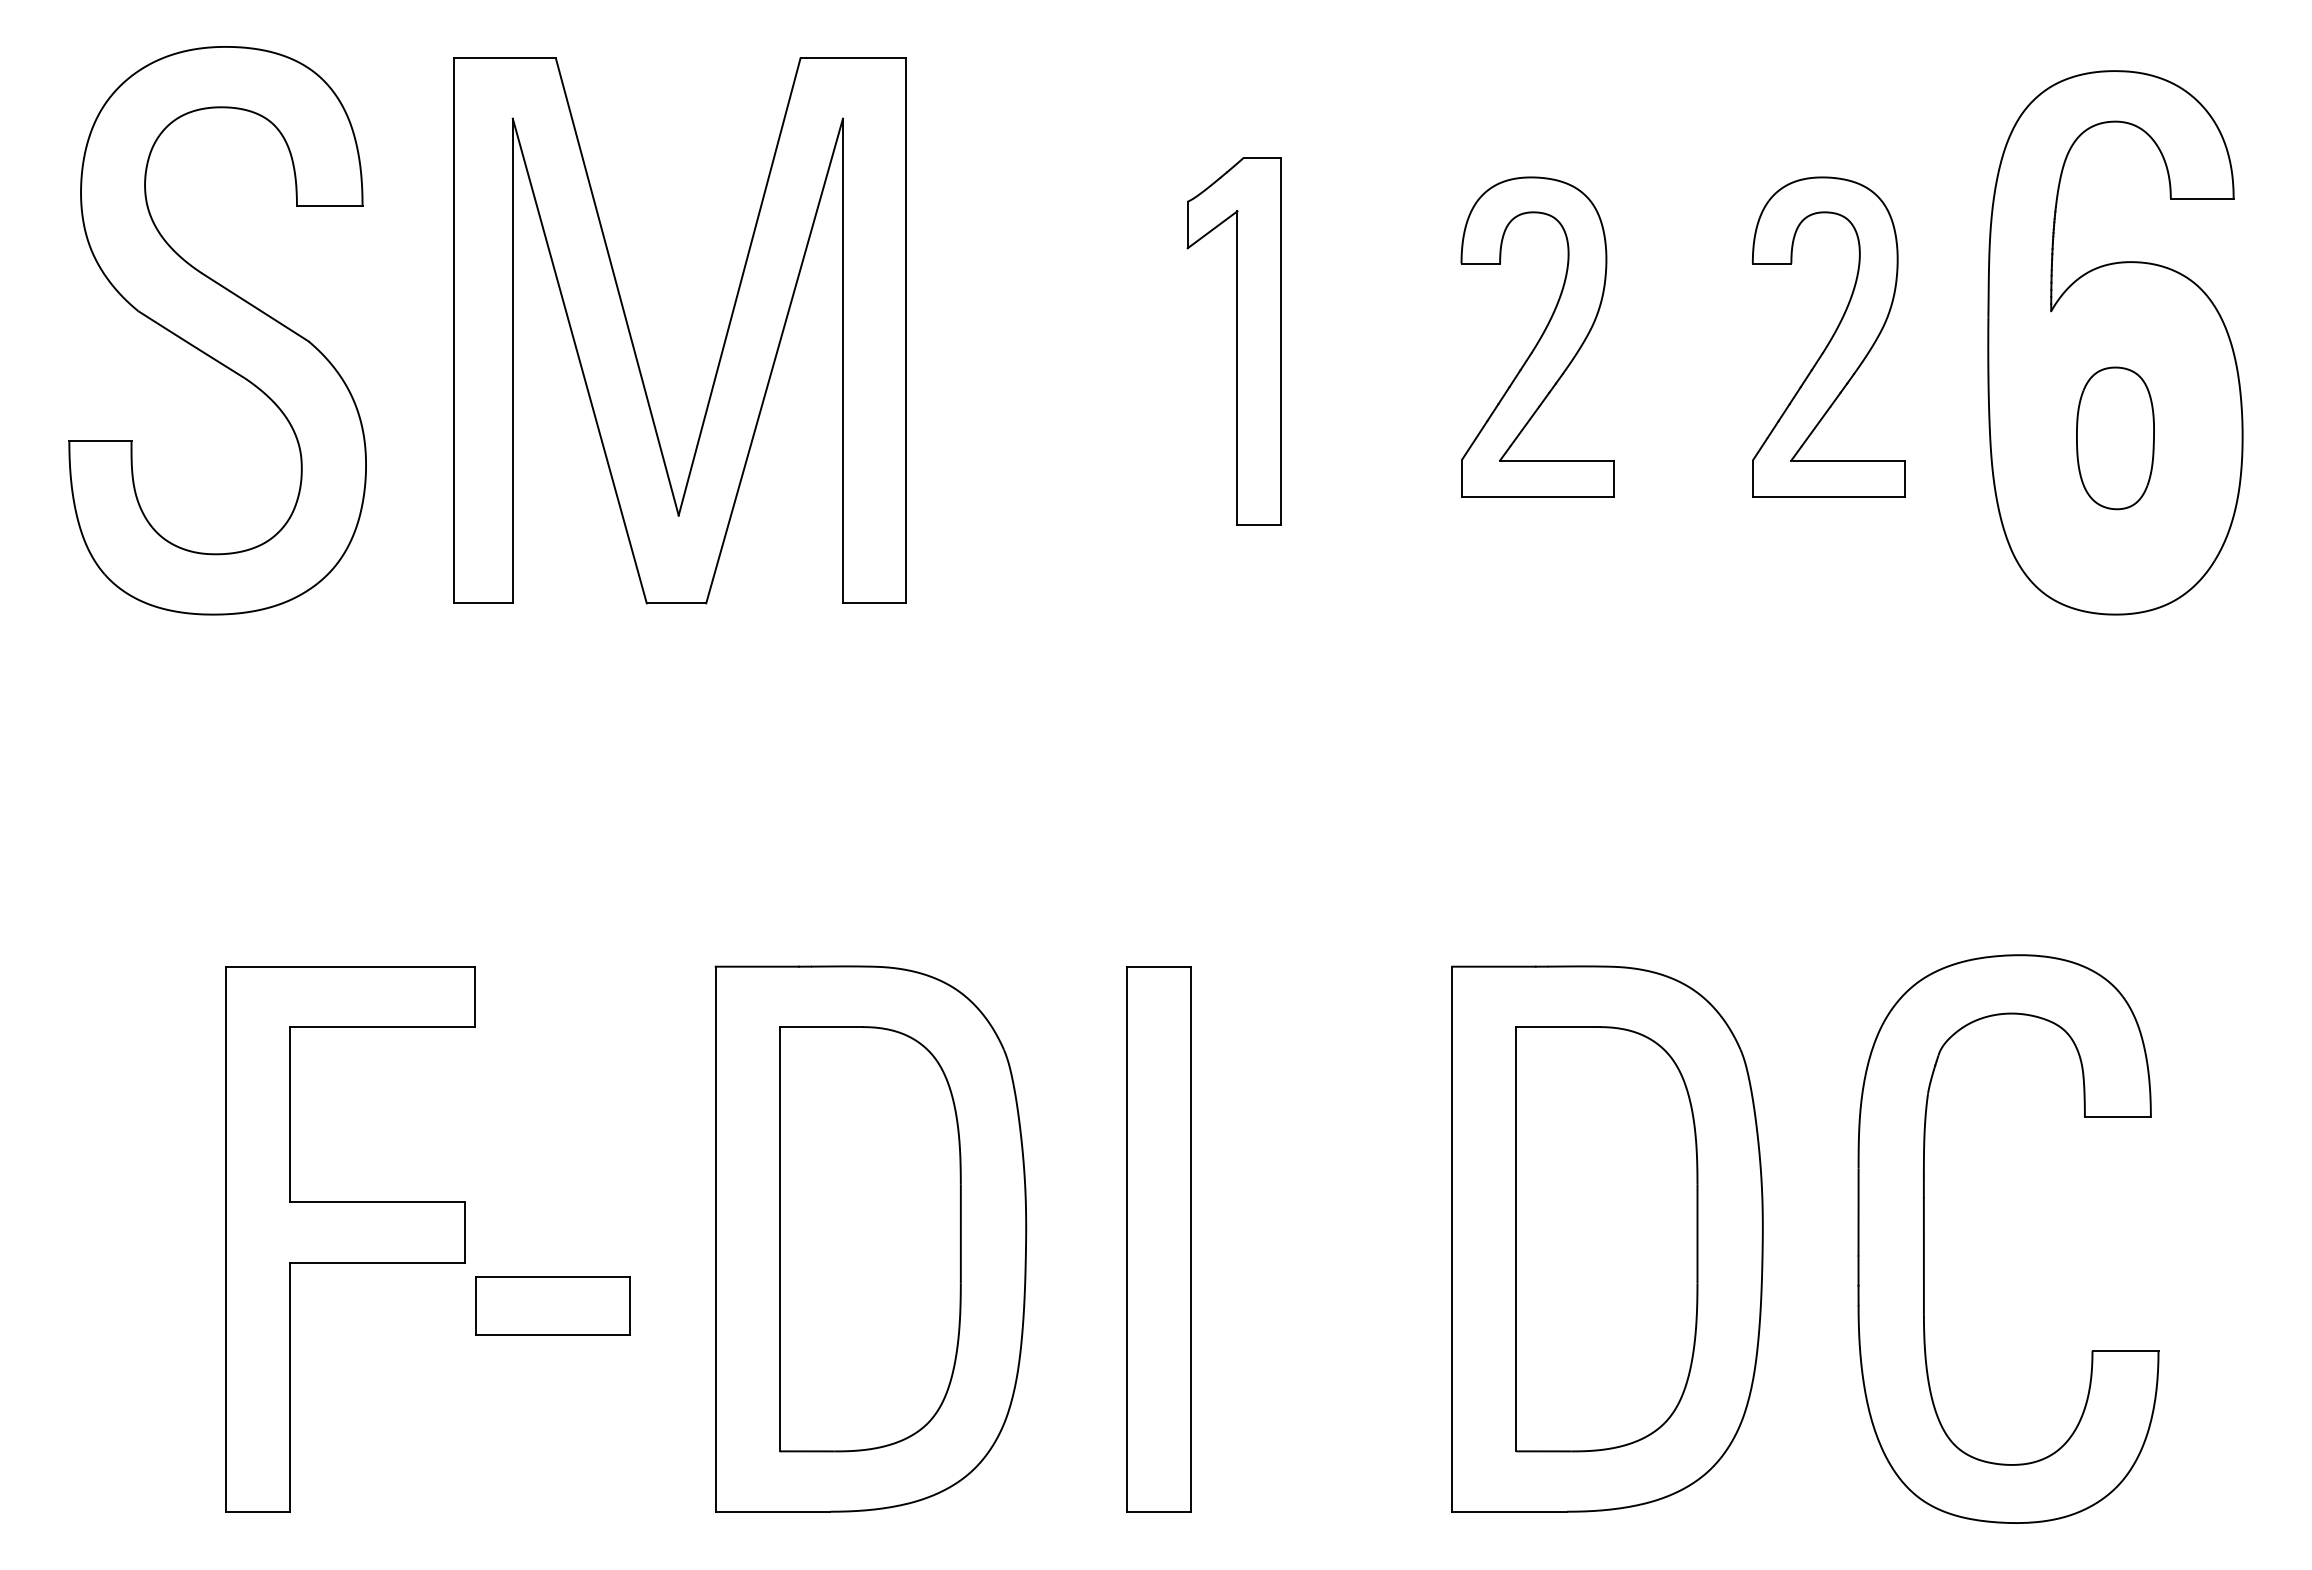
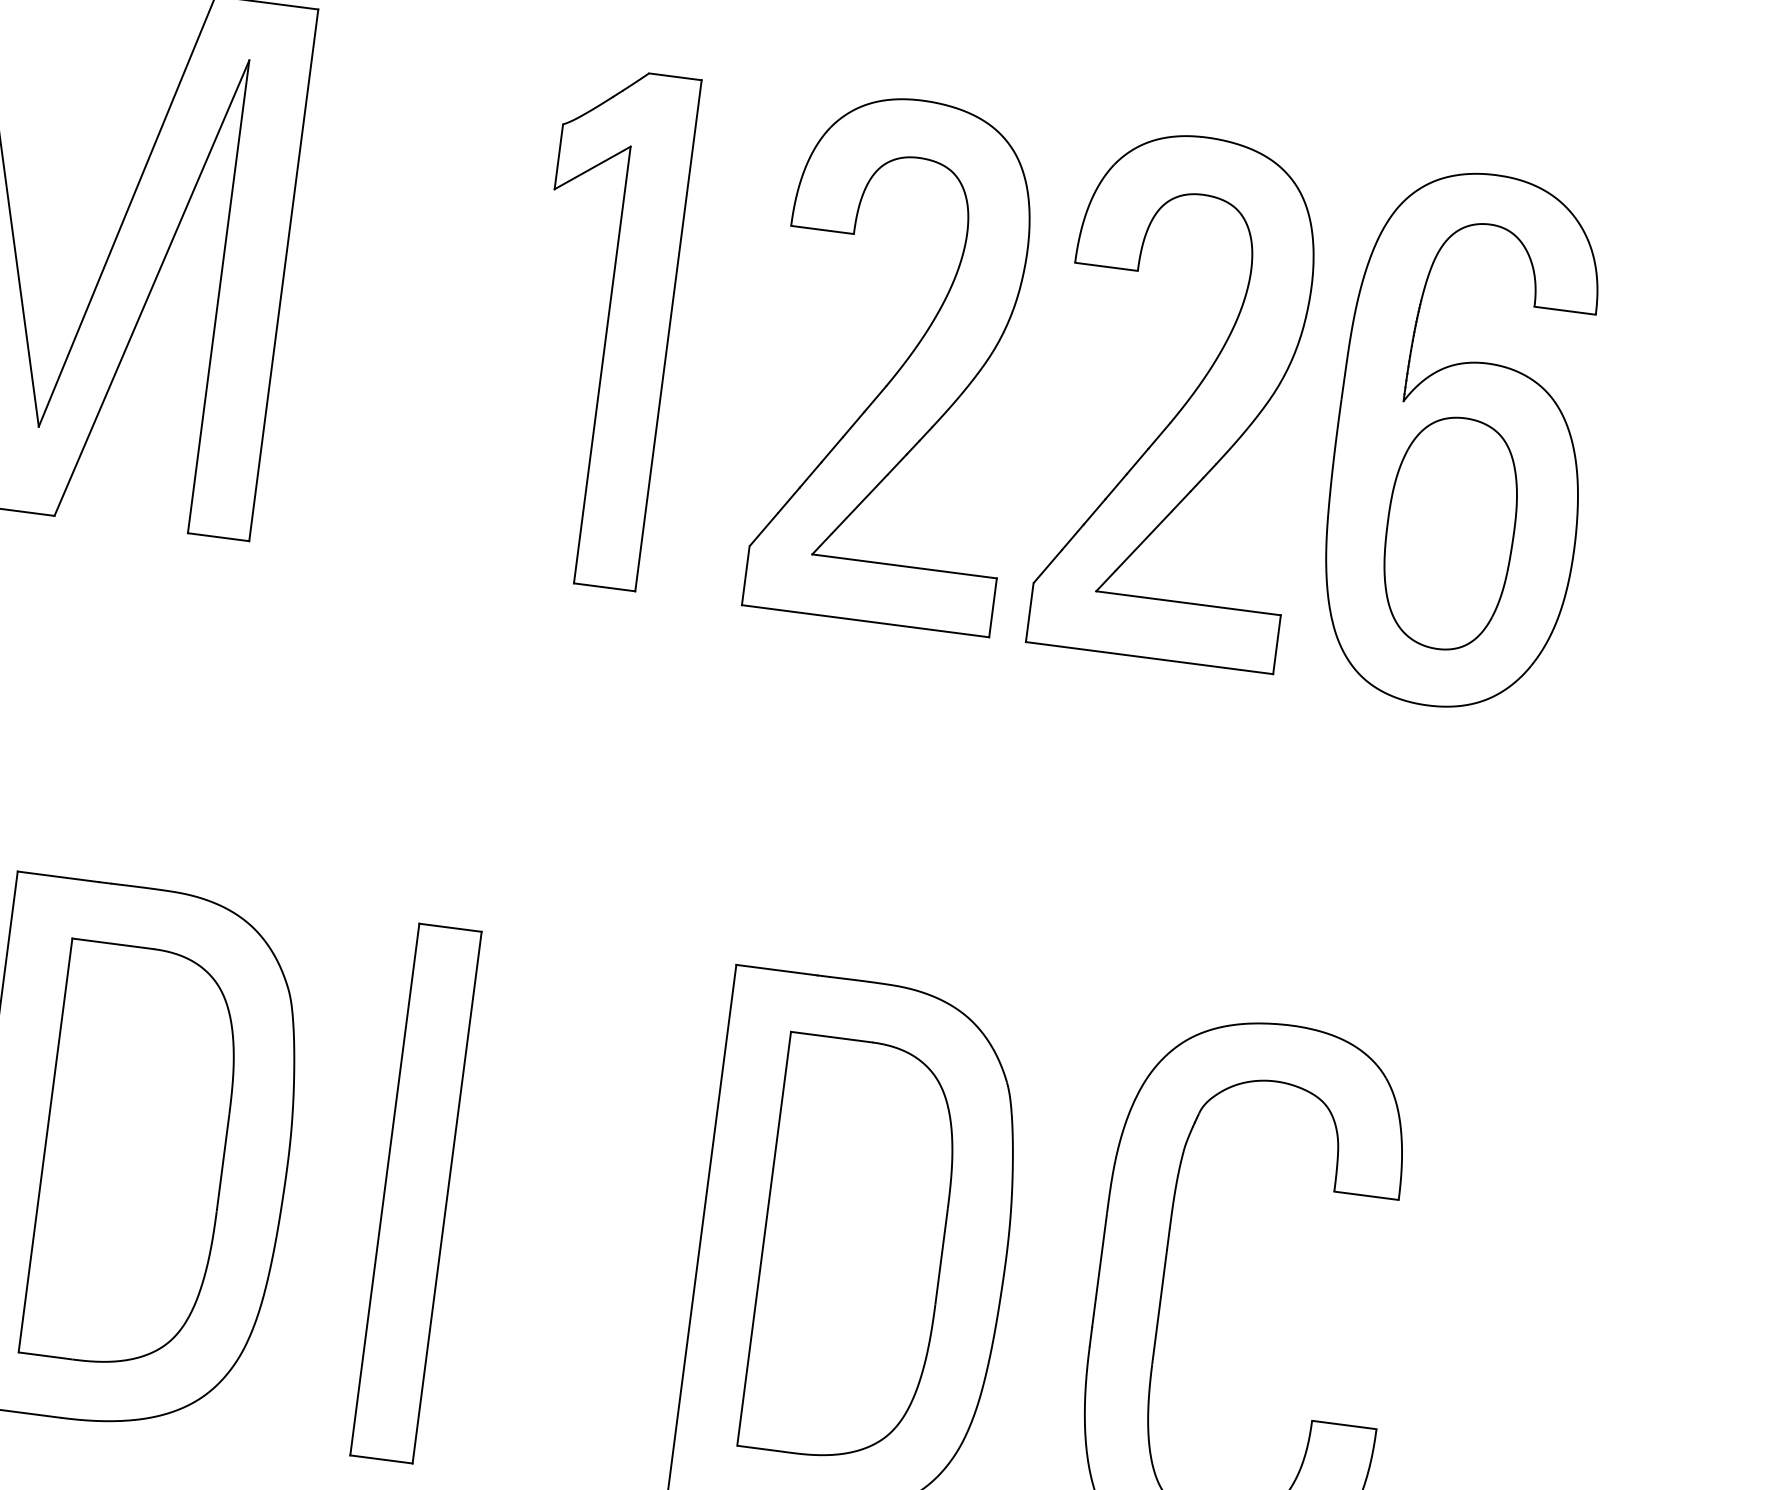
part: (1537, 336) -> (899, 360), size x1.67
part: (1828, 336) -> (1183, 397), size x1.67
part: (1234, 340) -> (603, 326), size x1.43
part: (2115, 438) -> (1450, 533), size x1.67

